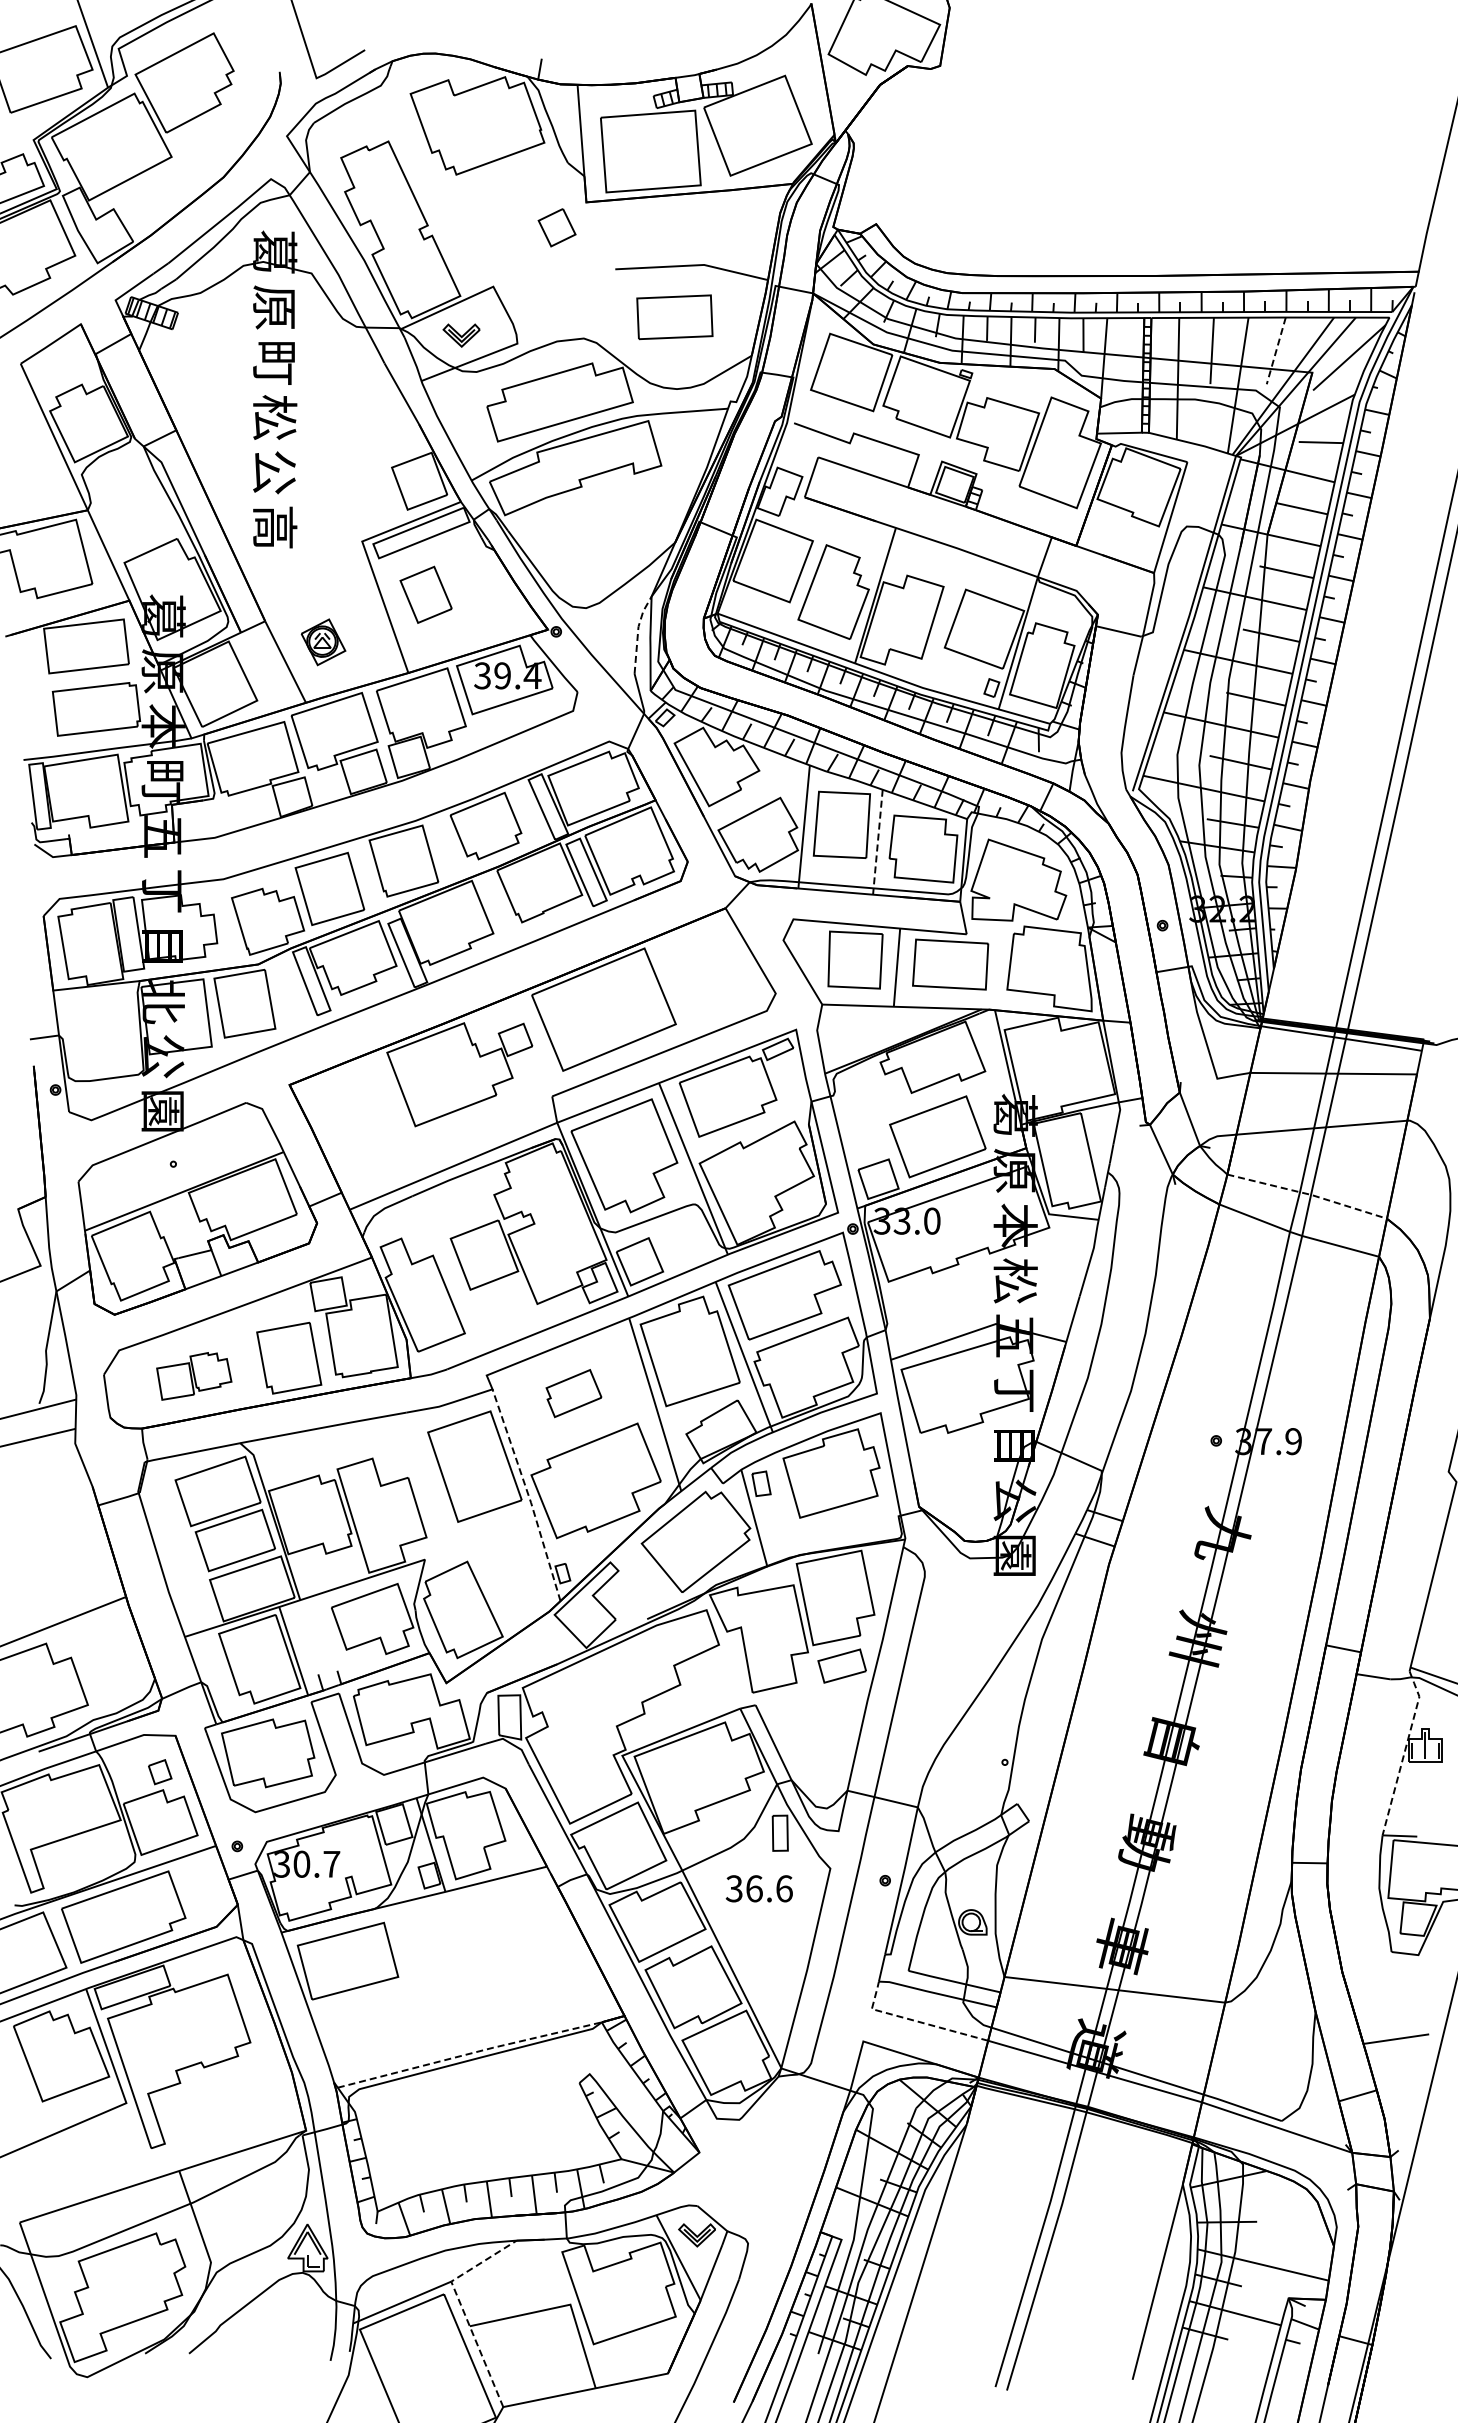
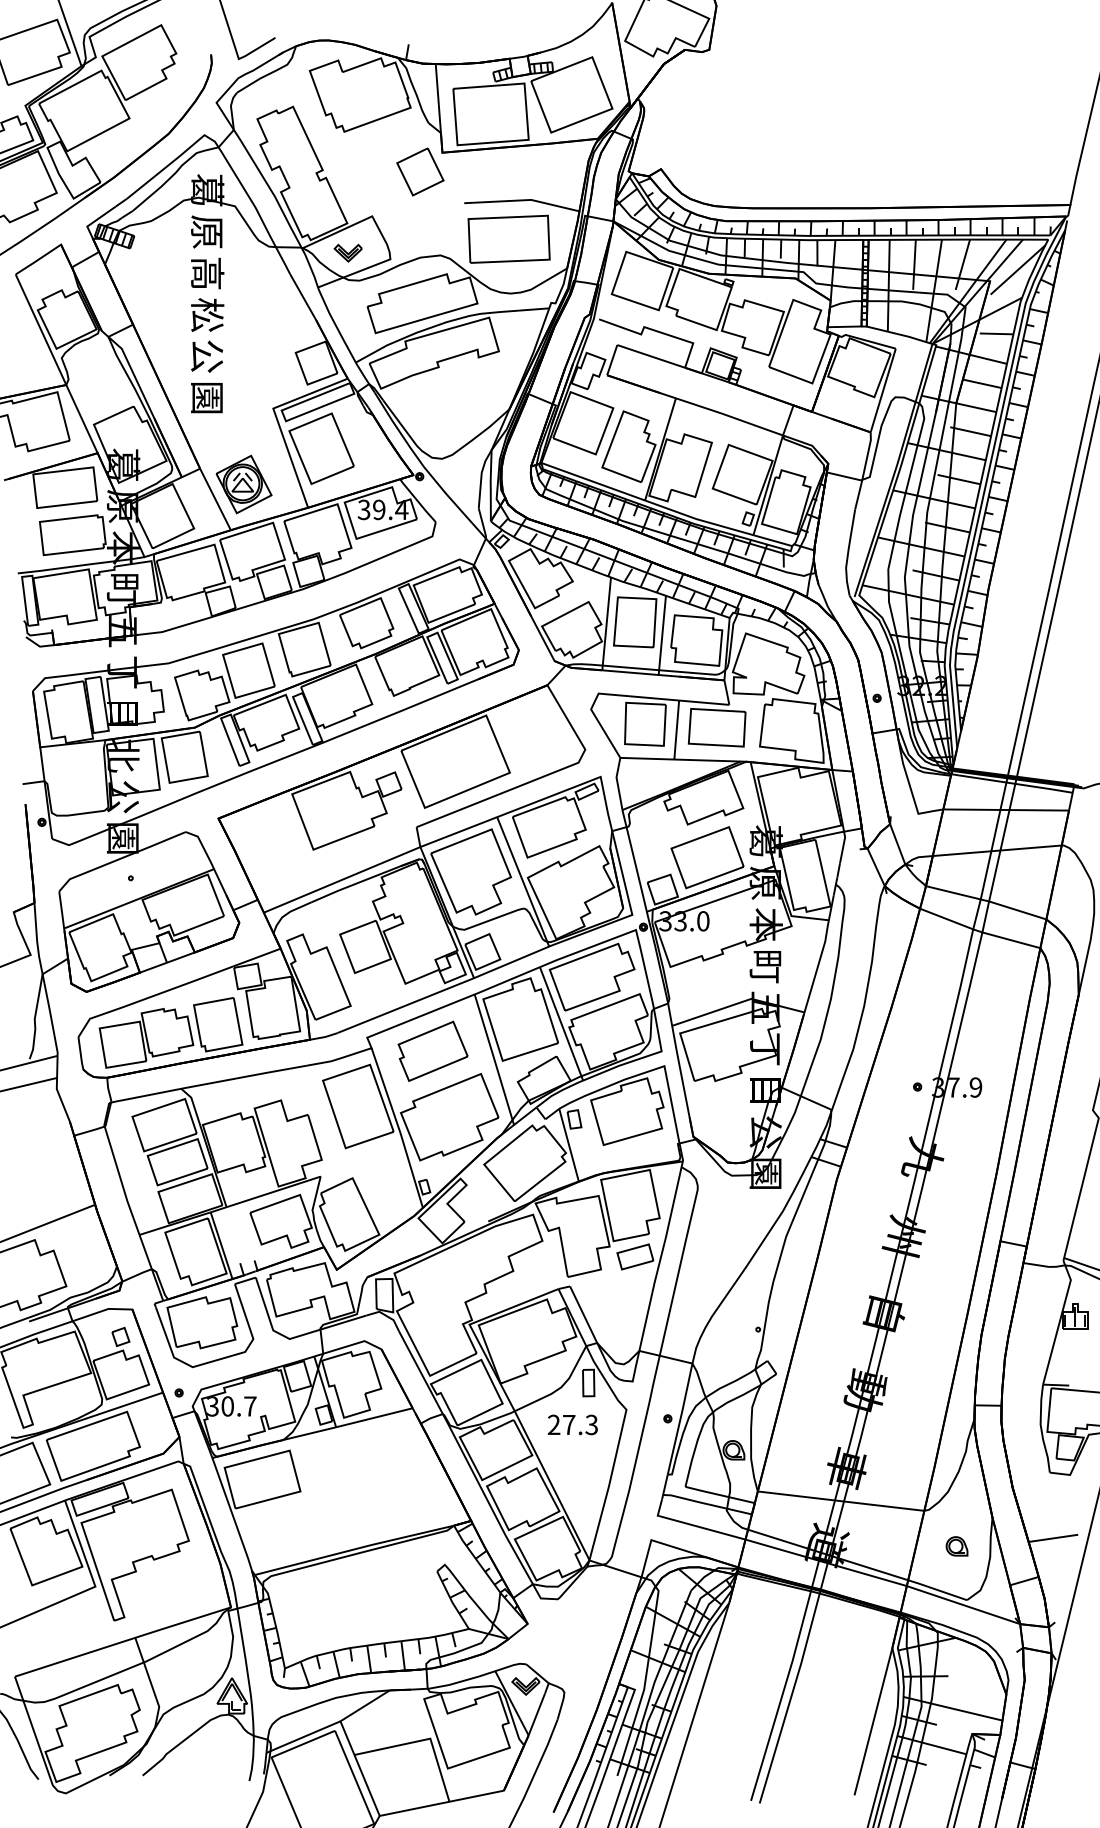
part: (556, 227) -> (419, 171), size x1.67
part: (674, 317) -> (508, 239), size x1.43
line: (1276, 350) -> (963, 264), dashed -> solid
text: (275, 362) -> (207, 273), 町 -> 高
text: (275, 527) -> (207, 397), 高 -> 園
part: (425, 594) -> (321, 448), size x1.67
line: (638, 632) -> (481, 477), dashed -> solid
part: (323, 642) -> (244, 484), size x1.67
line: (877, 843) -> (662, 636), dashed -> solid
line: (1308, 1194) -> (987, 901), dashed -> solid
text: (1015, 1280) -> (766, 966), 松 -> 町
part: (194, 1376) -> (146, 1038), size x1.67
part: (573, 1393) -> (432, 1051), size x1.67
line: (528, 1495) -> (398, 1128), dashed -> solid
line: (1404, 1751) -> (1059, 1321), dashed -> solid
text: (758, 1888) -> (572, 1424), 36.6 -> 27.3
line: (918, 2021) -> (692, 1525), dashed -> solid
part: (1268, 2049) -> (956, 1546), added
line: (469, 2053) -> (354, 1549), dashed -> solid
line: (462, 2308) -> (348, 1741), dashed -> solid

